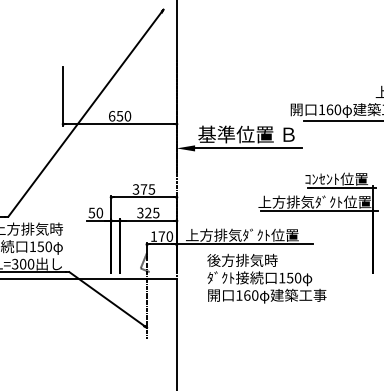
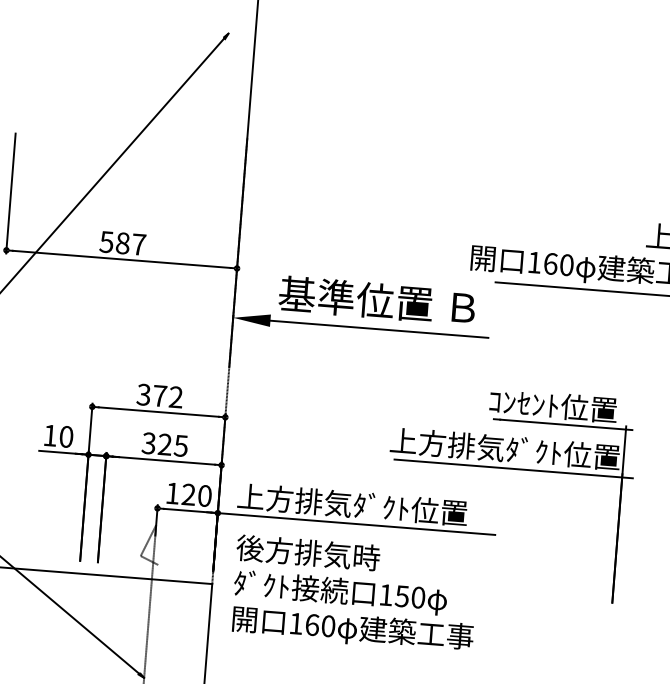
text: (119, 115) -> (122, 241), 650 -> 587
text: (151, 189) -> (175, 397), 375 -> 372
text: (91, 212) -> (49, 434), 50 -> 10
text: (161, 236) -> (188, 494), 170 -> 120
text: (266, 278) -> (354, 593), moved

